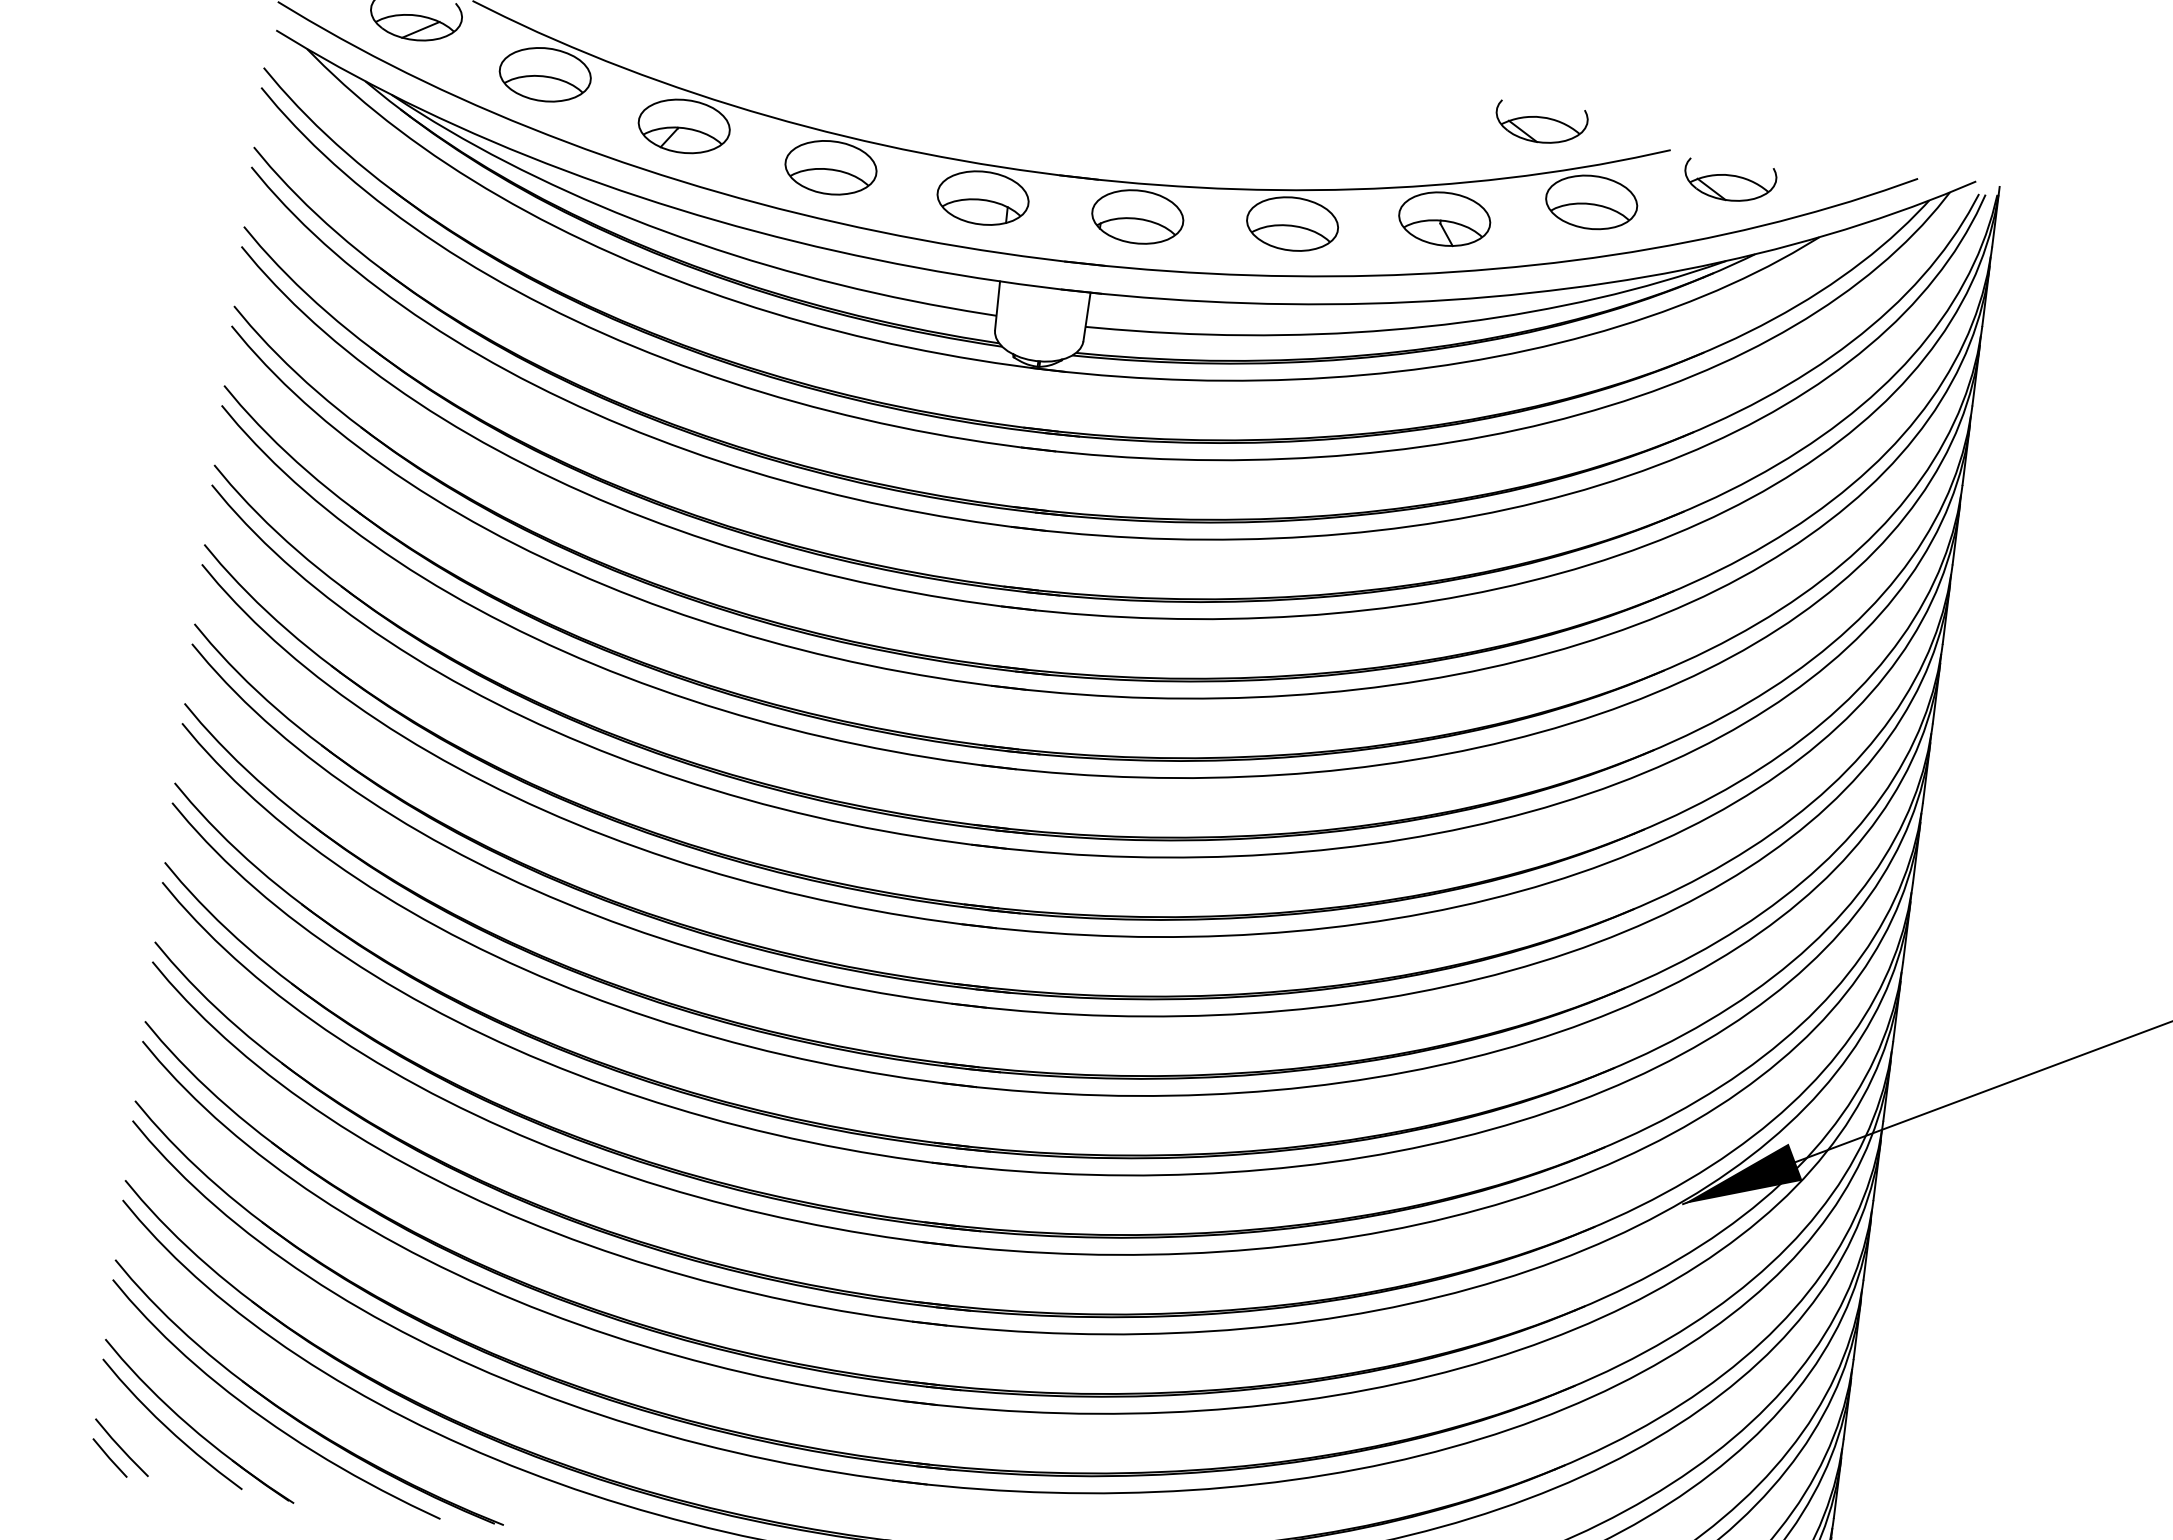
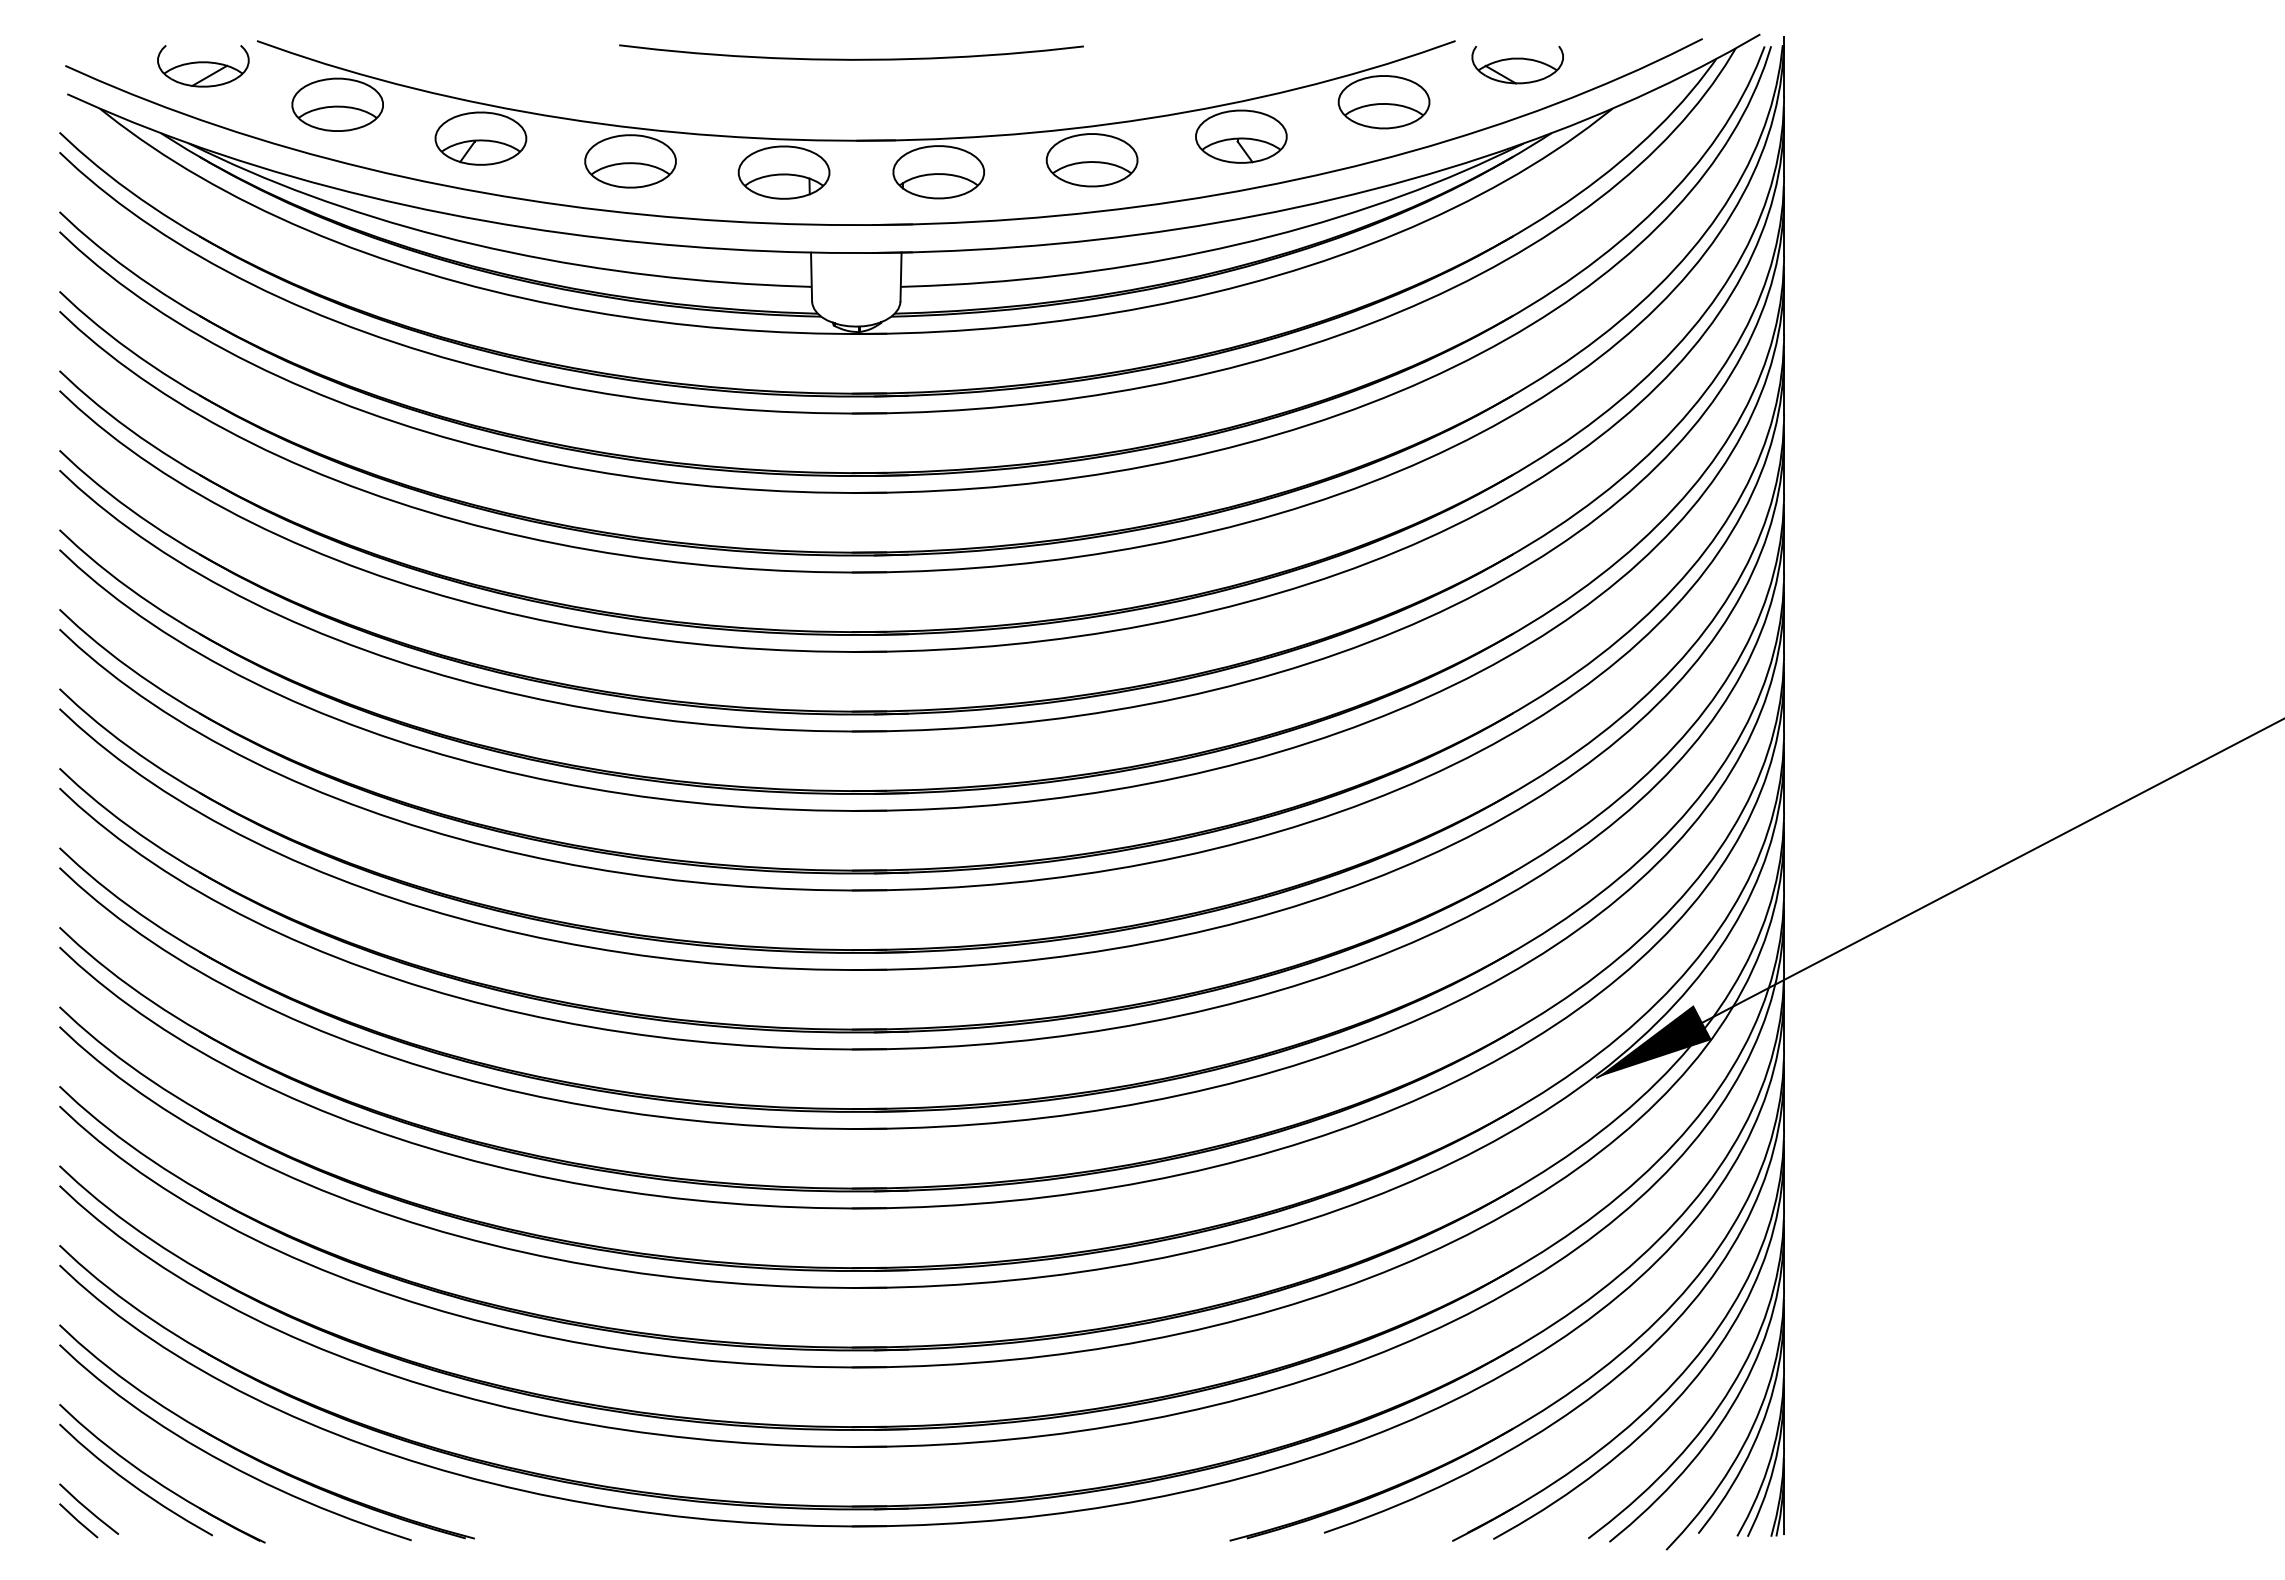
curve: (1061, 92) -> (848, 58), added
part: (1541, 123) -> (1324, 30), removed

